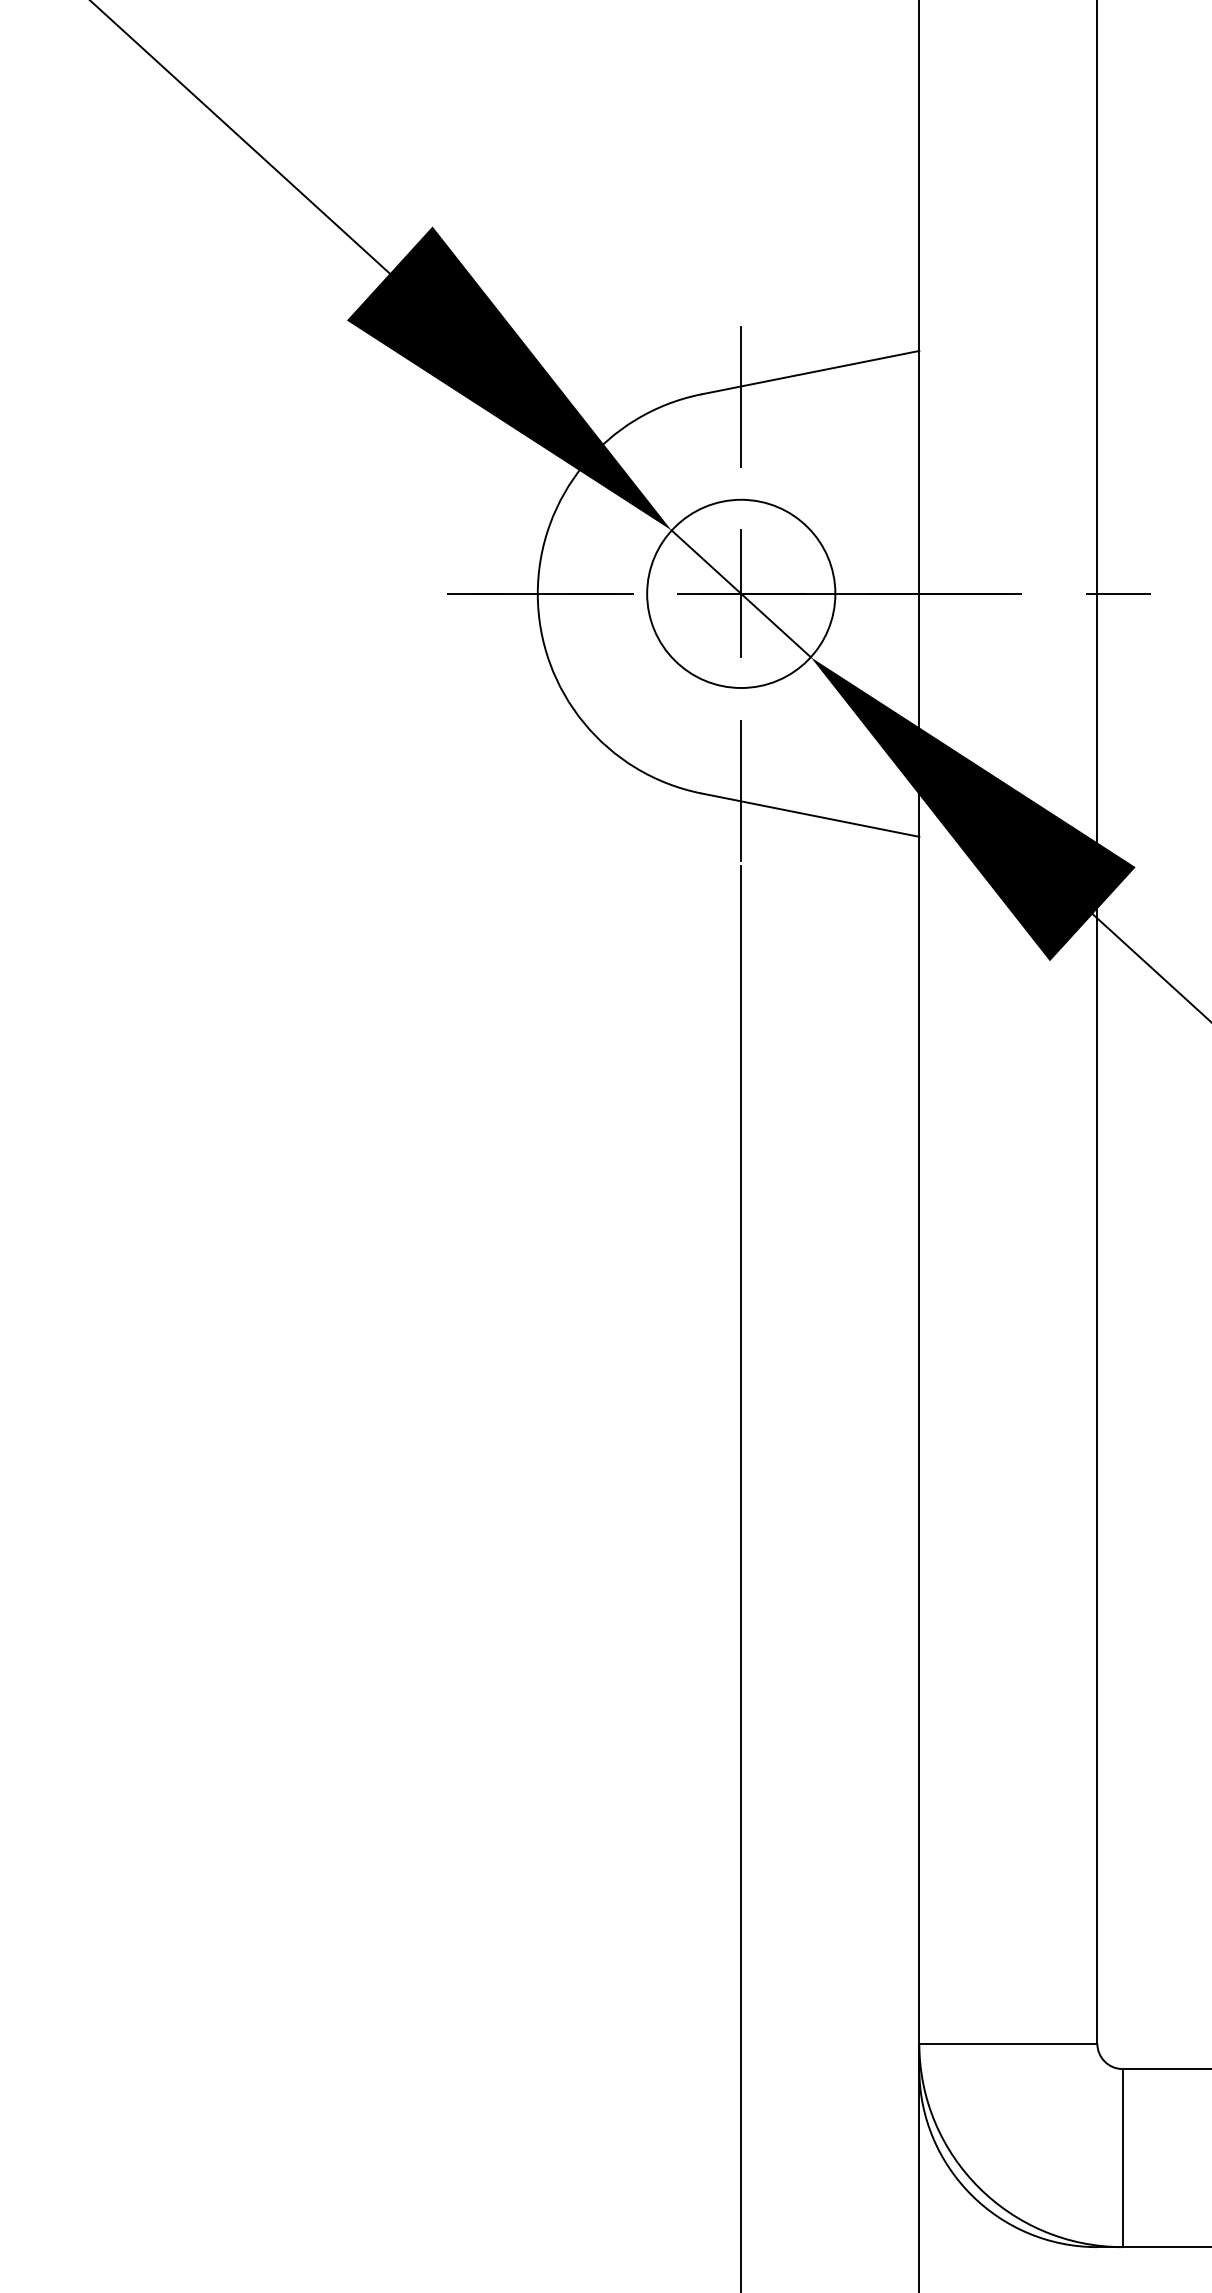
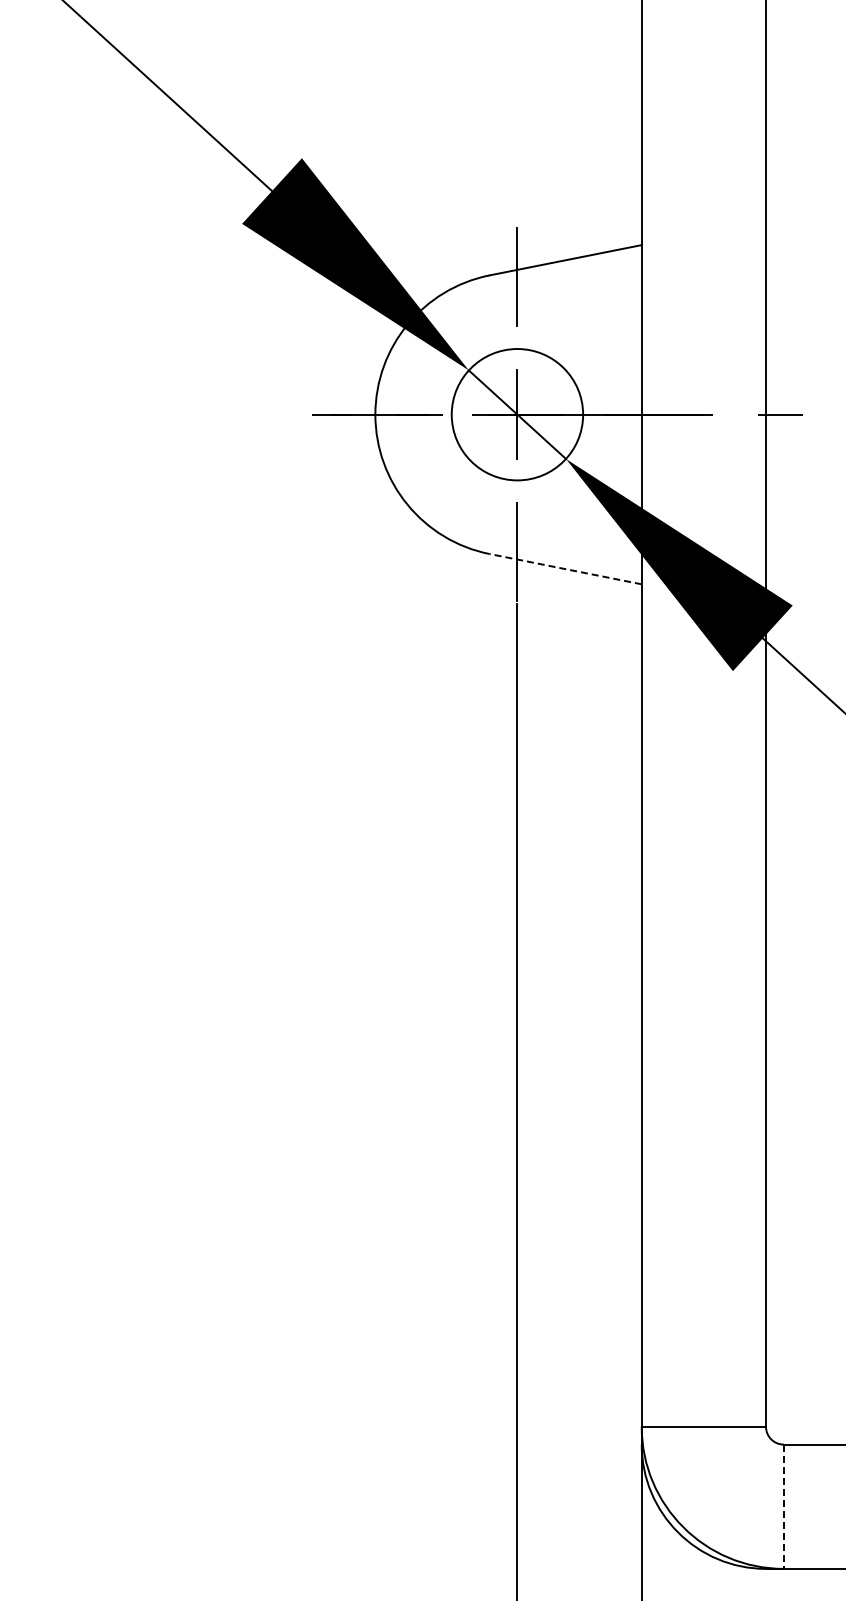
line: (810, 815) -> (565, 569), solid -> dashed
line: (1122, 2159) -> (783, 1507), solid -> dashed

